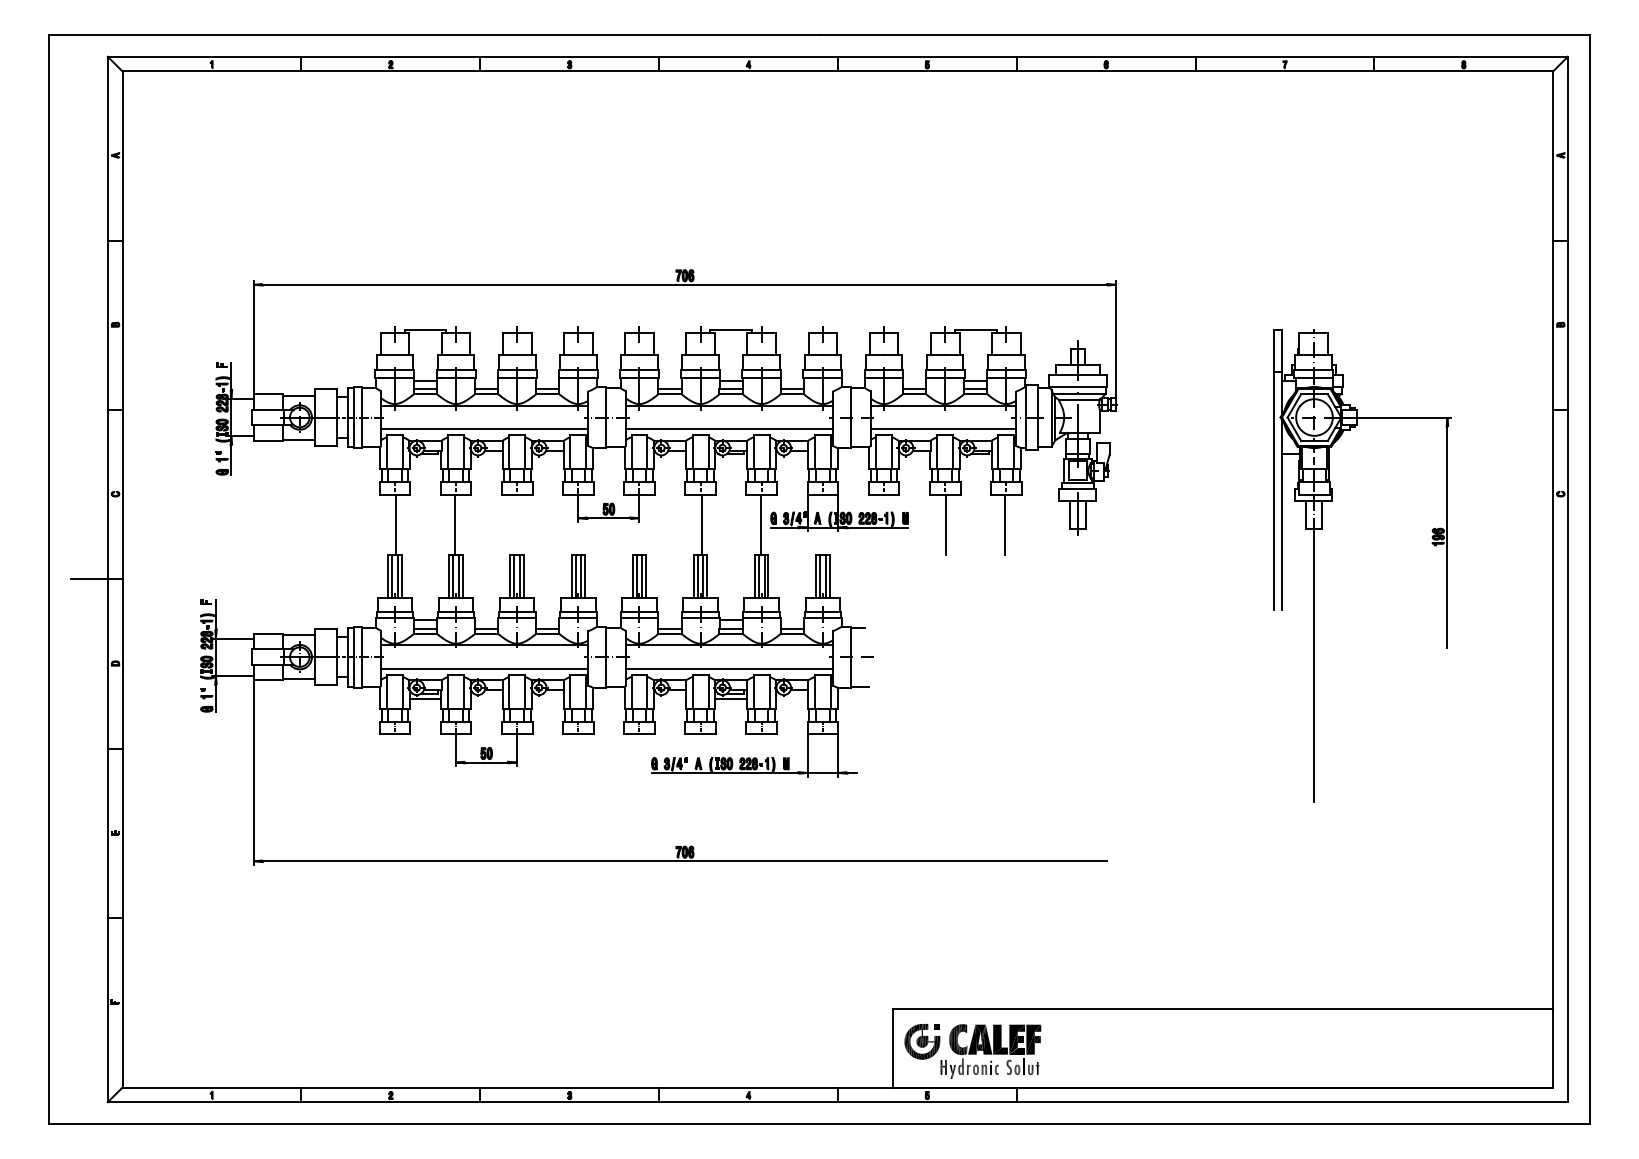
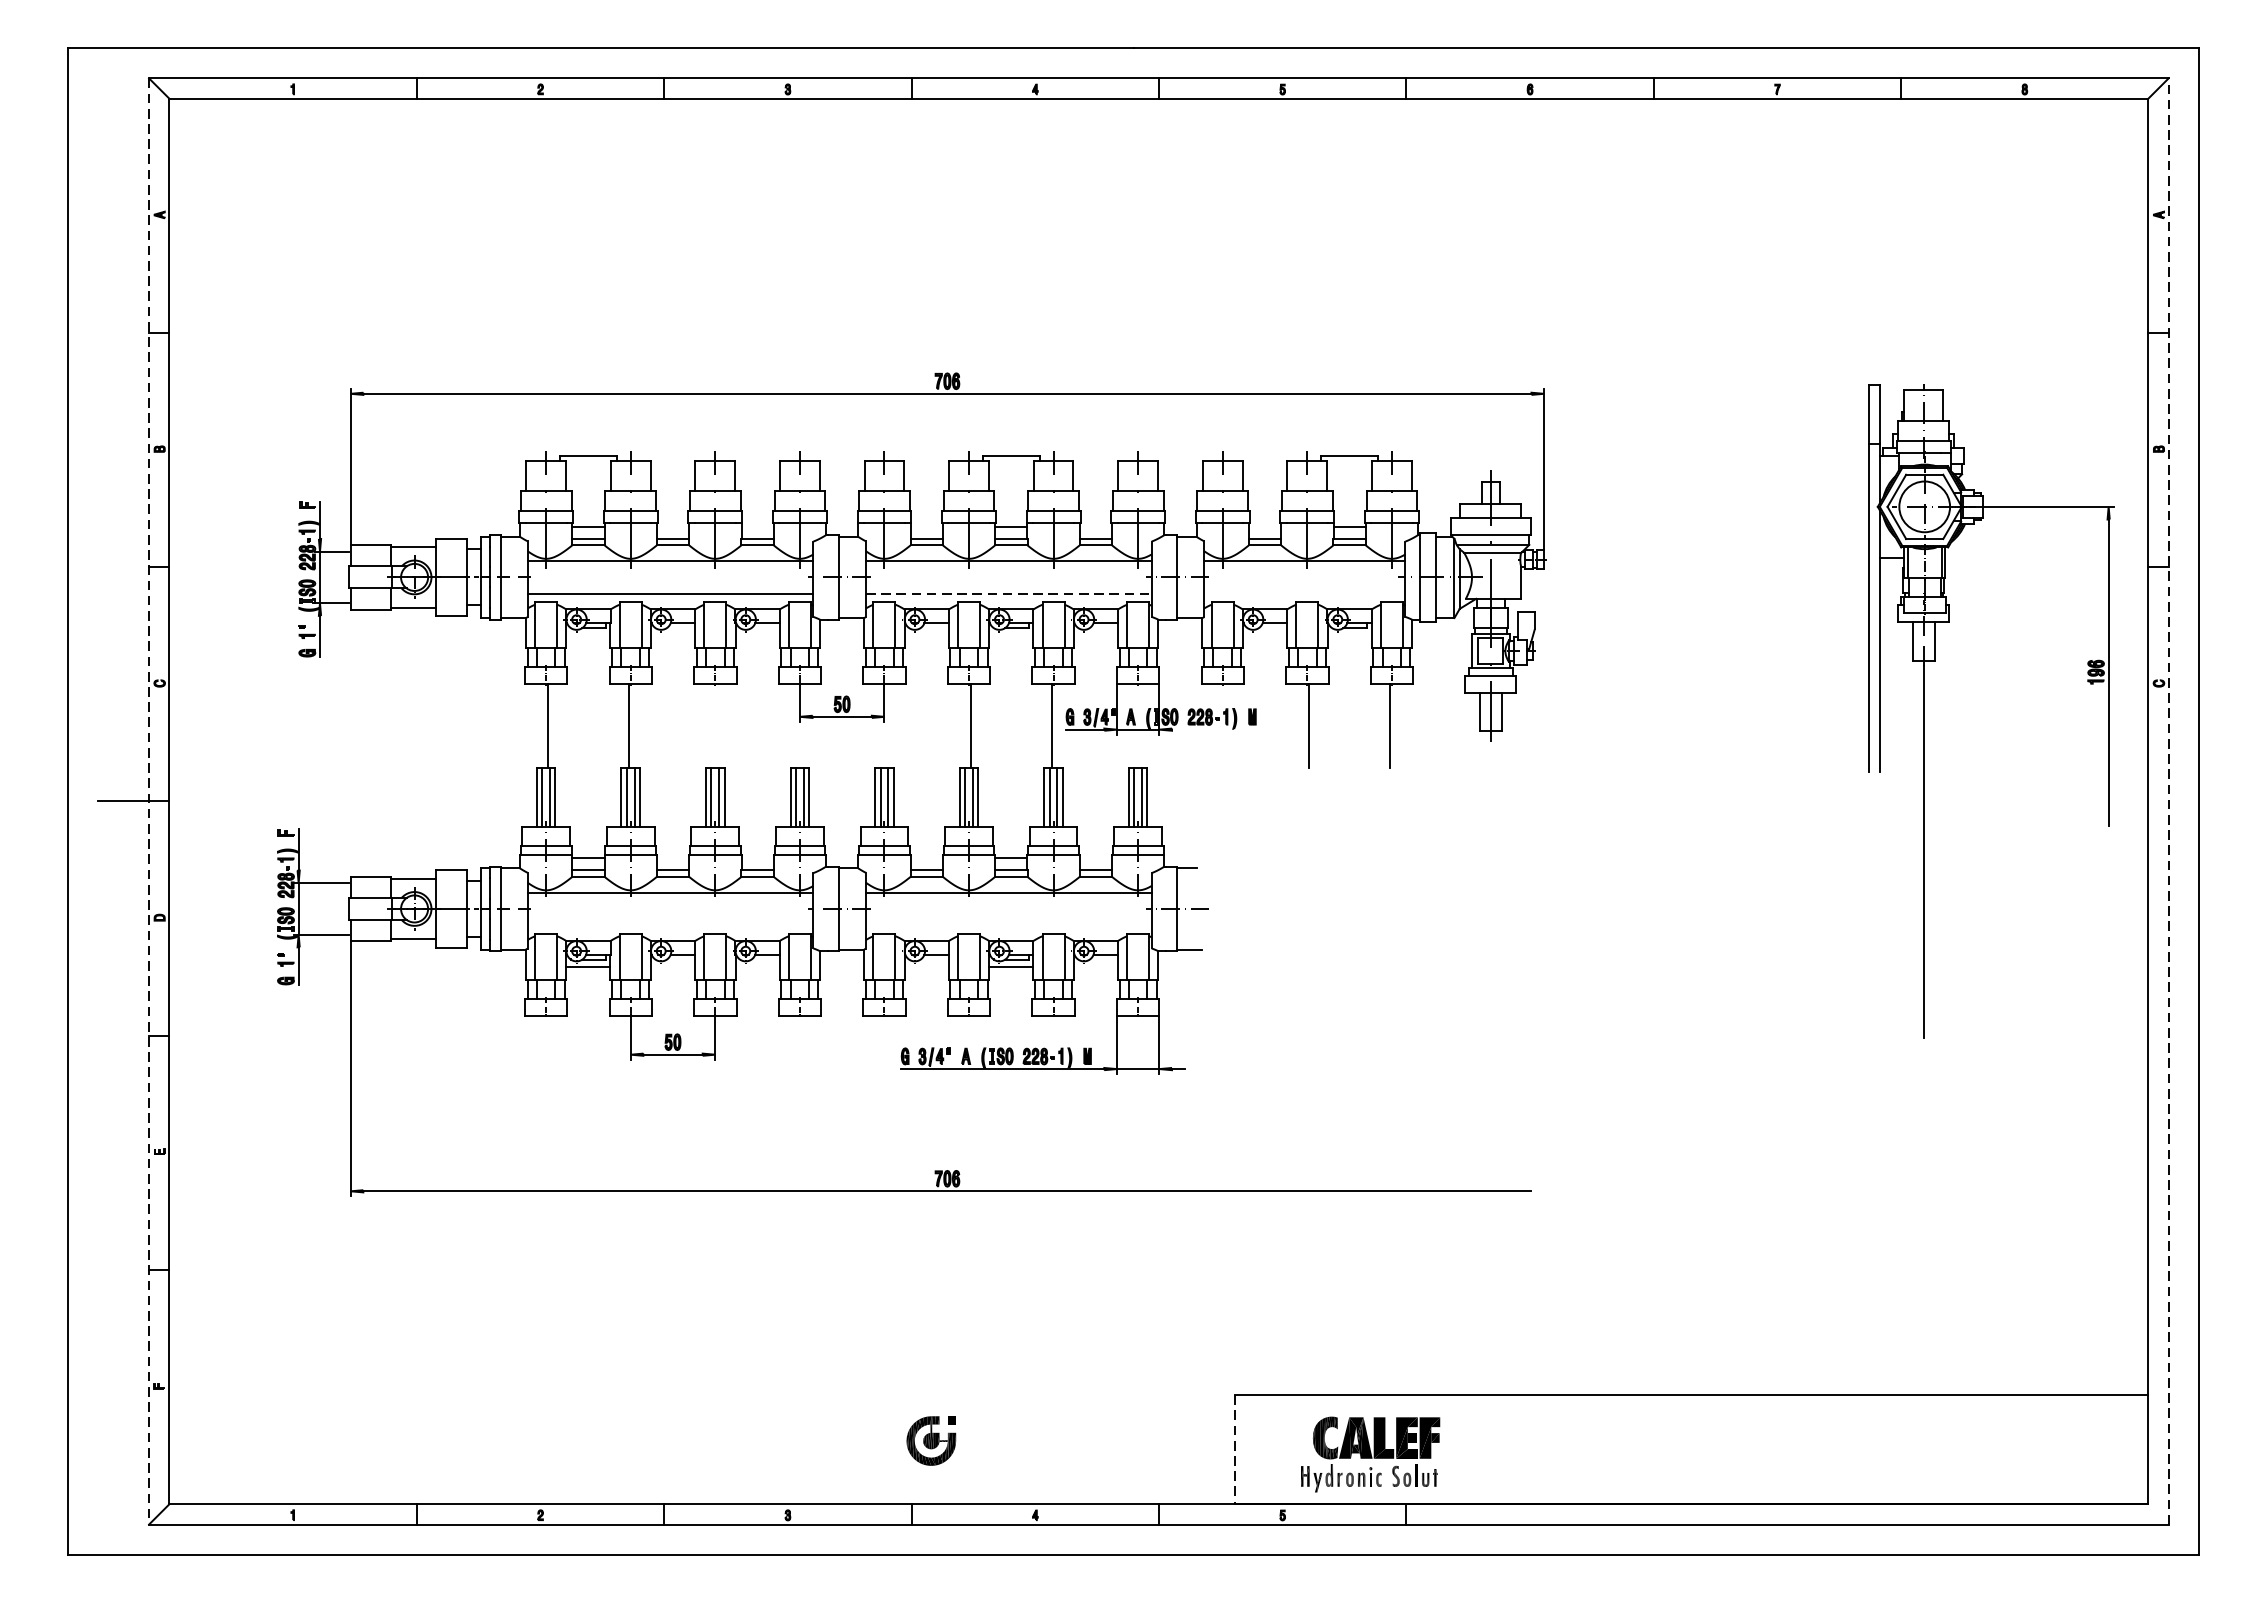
line: (729, 429) -> (1009, 594), solid -> dashed
line: (943, 429) -> (1305, 594), removed
line: (877, 527) -> (1213, 729), removed
part: (1314, 565) -> (1924, 711), moved
line: (107, 579) -> (148, 801), solid -> dashed
line: (1567, 579) -> (2168, 801), solid -> dashed
line: (484, 668) -> (670, 924), removed
line: (729, 668) -> (1009, 924), removed
part: (922, 1041) -> (931, 1440), moved
line: (892, 1048) -> (1234, 1450), solid -> dashed

